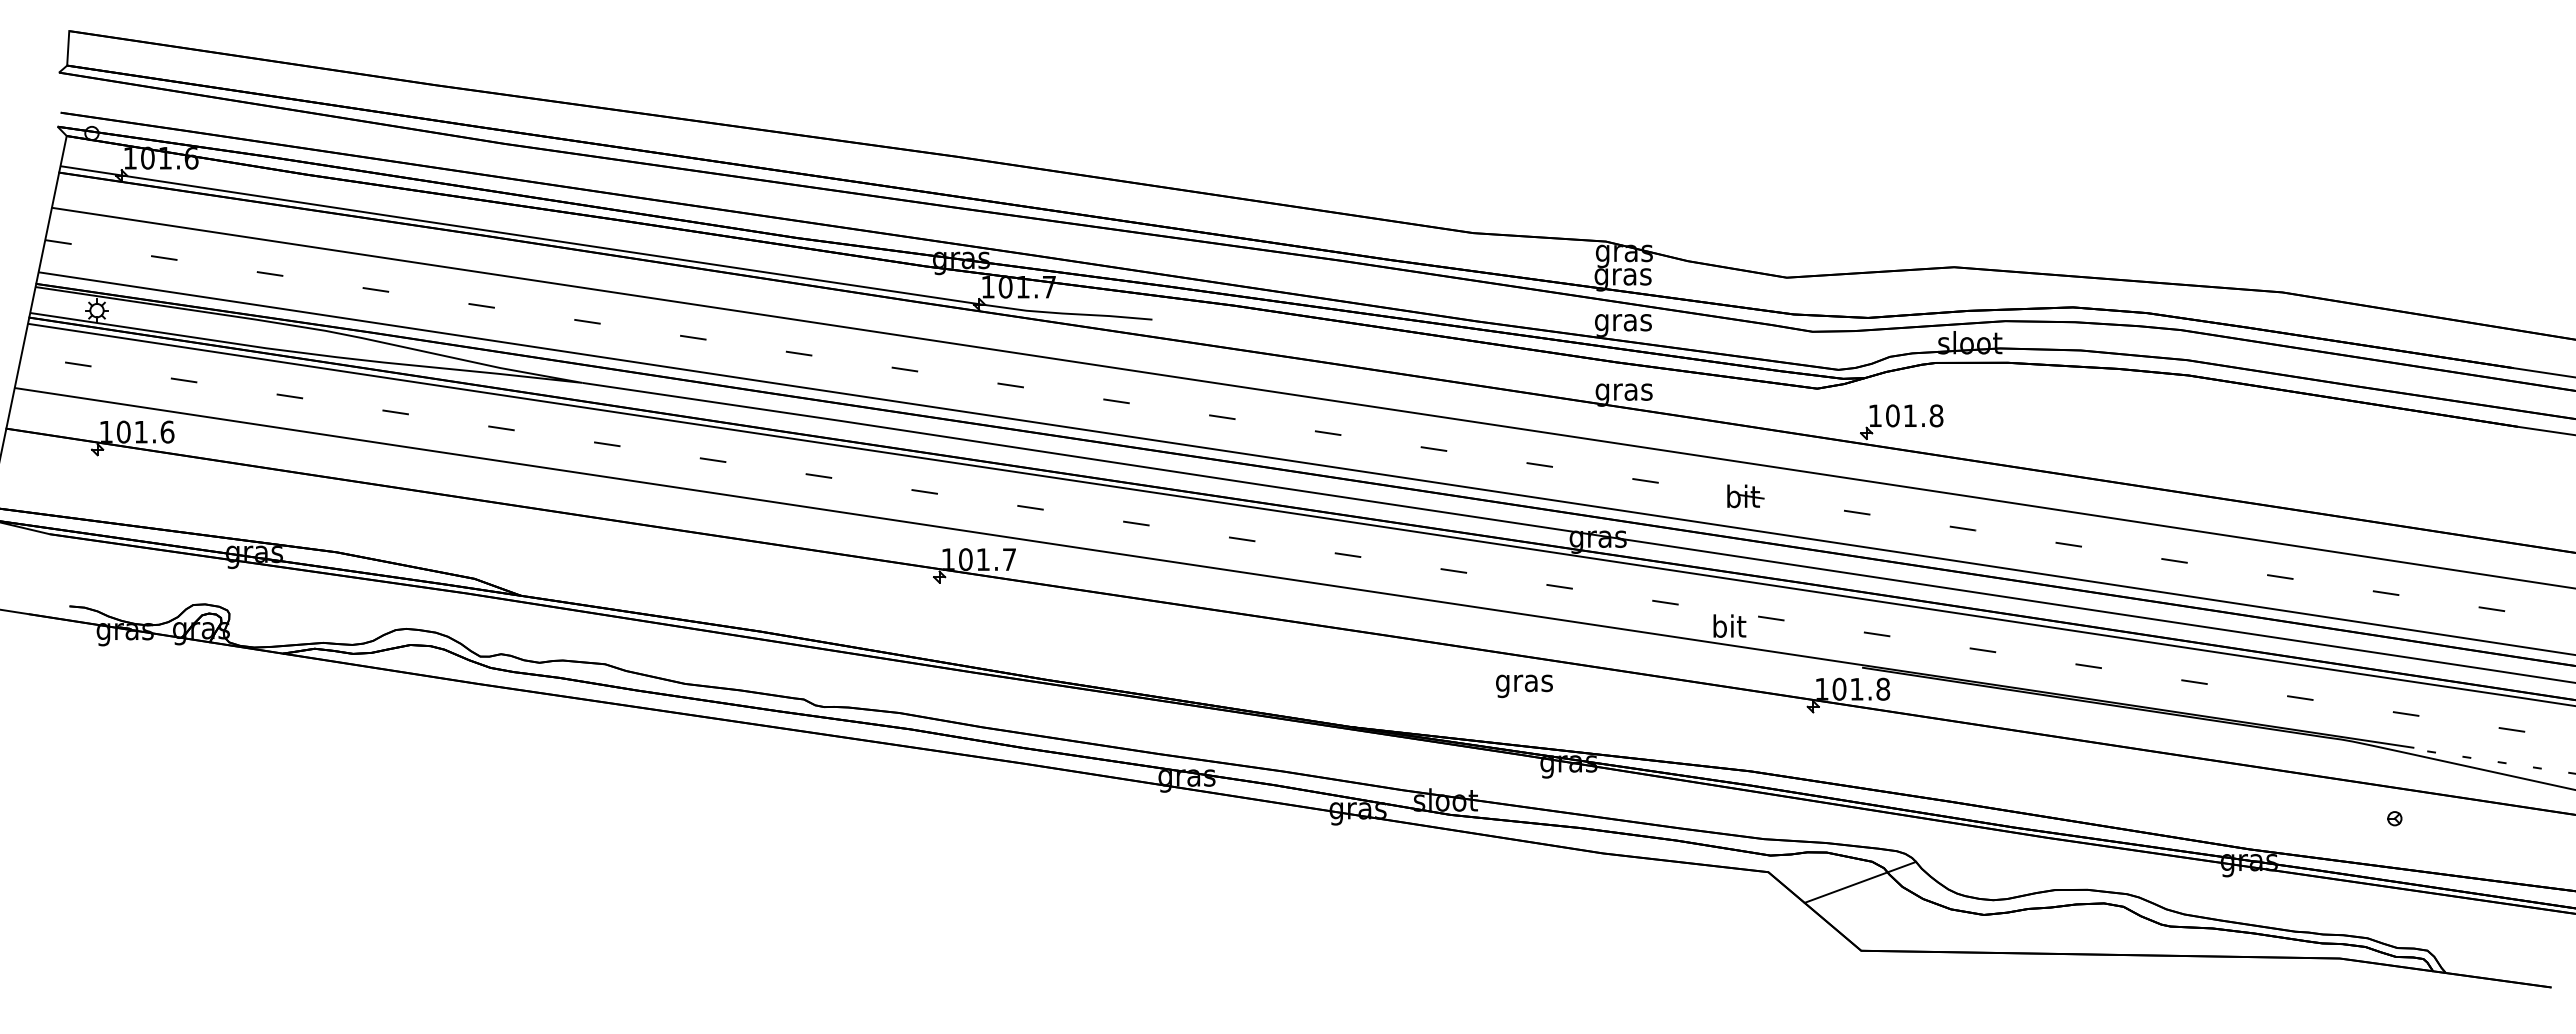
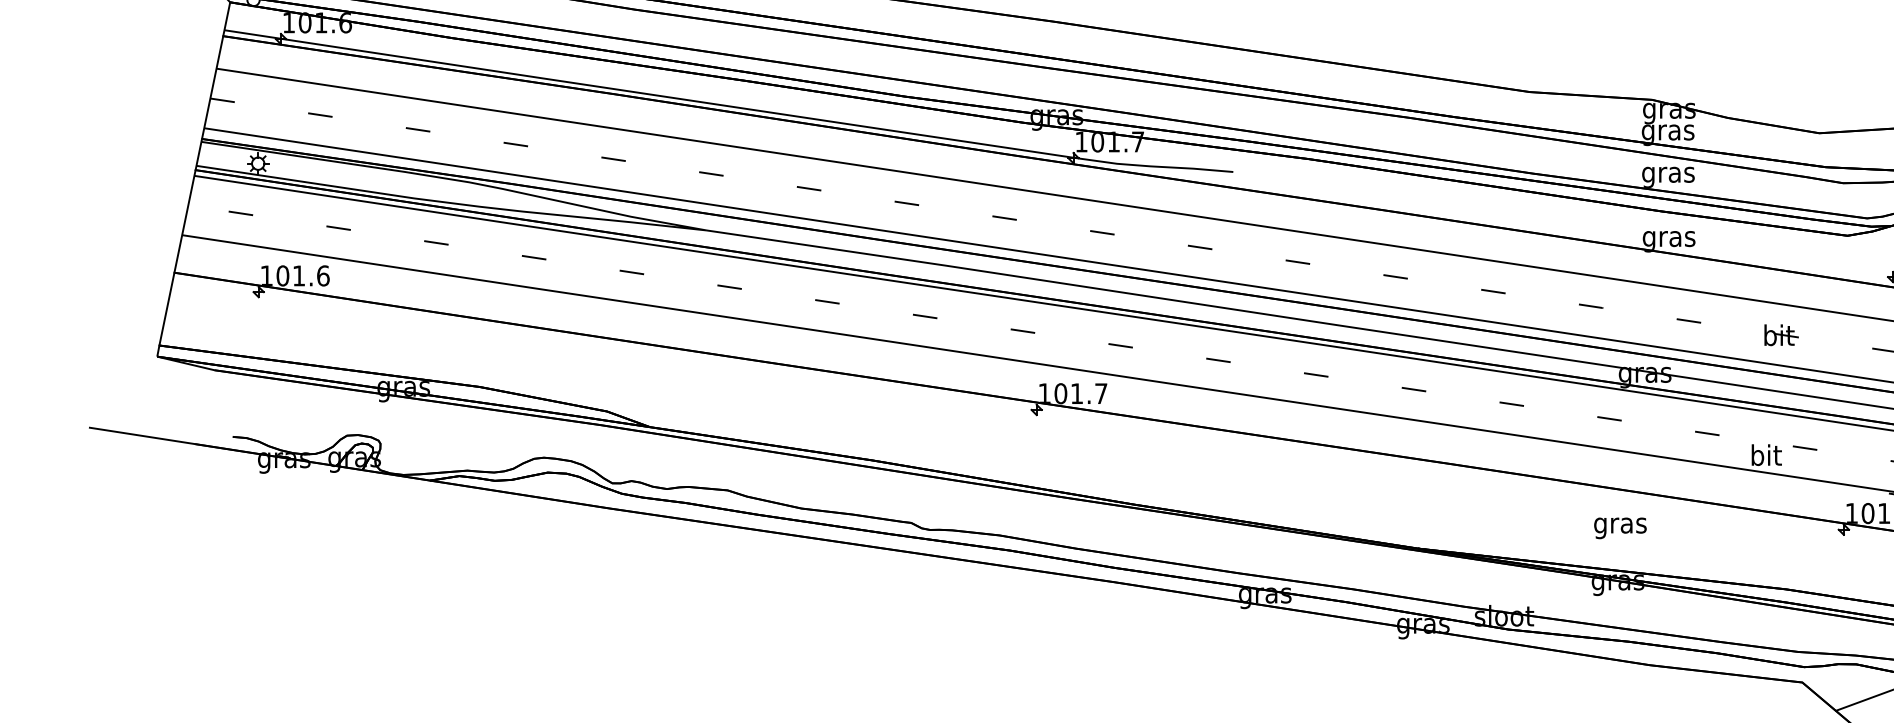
text: (1524, 686) -> (1620, 528), moved

